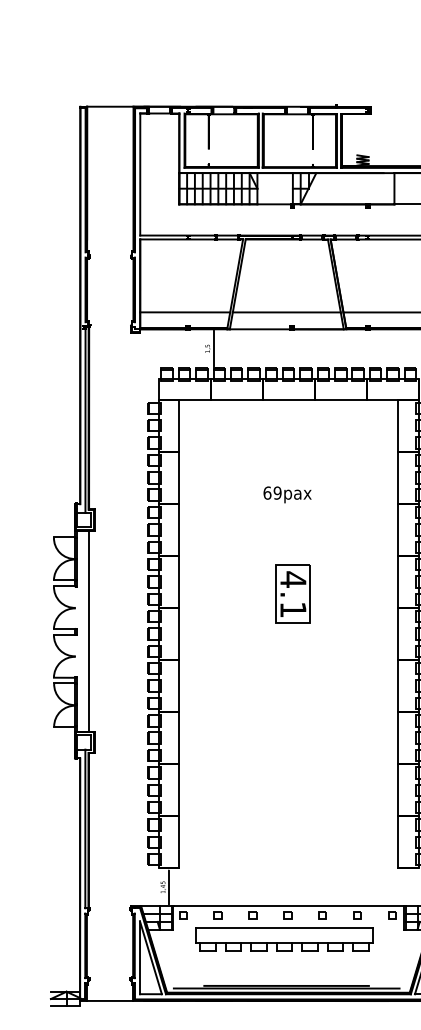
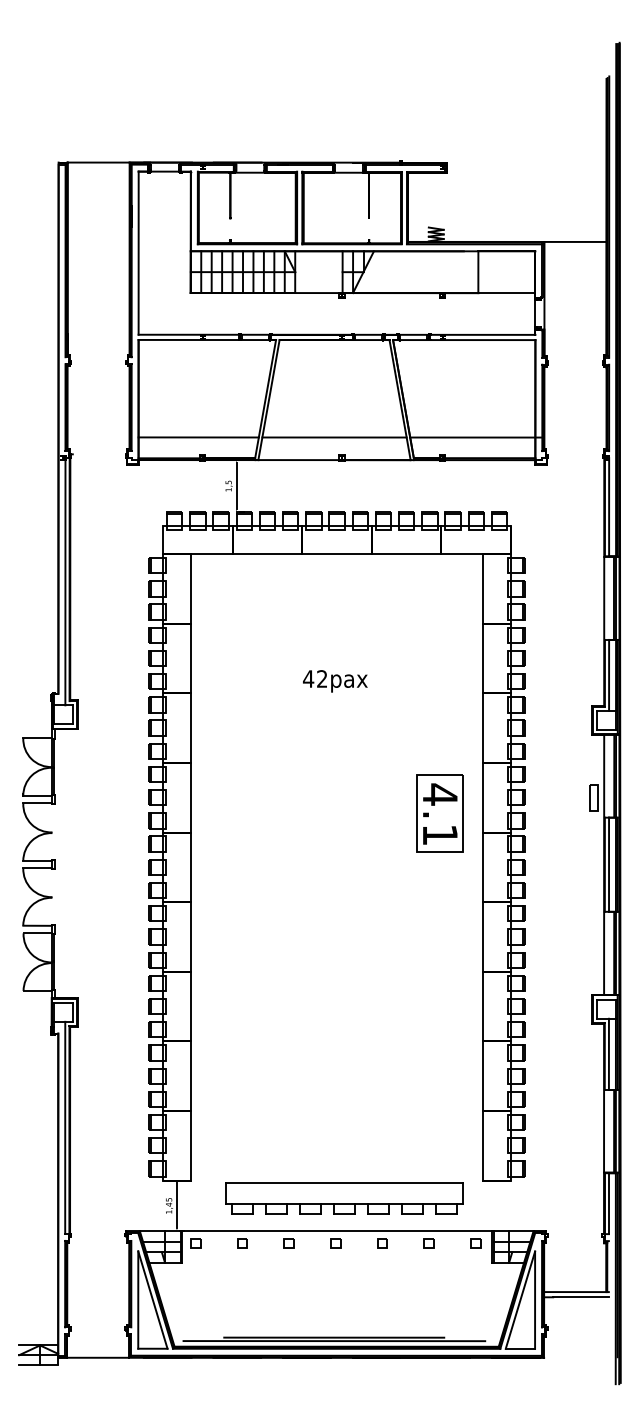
text: (272, 492) -> (315, 678), 69pax -> 42pax
part: (292, 593) -> (439, 813), moved
line: (89, 631) -> (70, 863), removed
part: (284, 939) -> (344, 1198), moved

